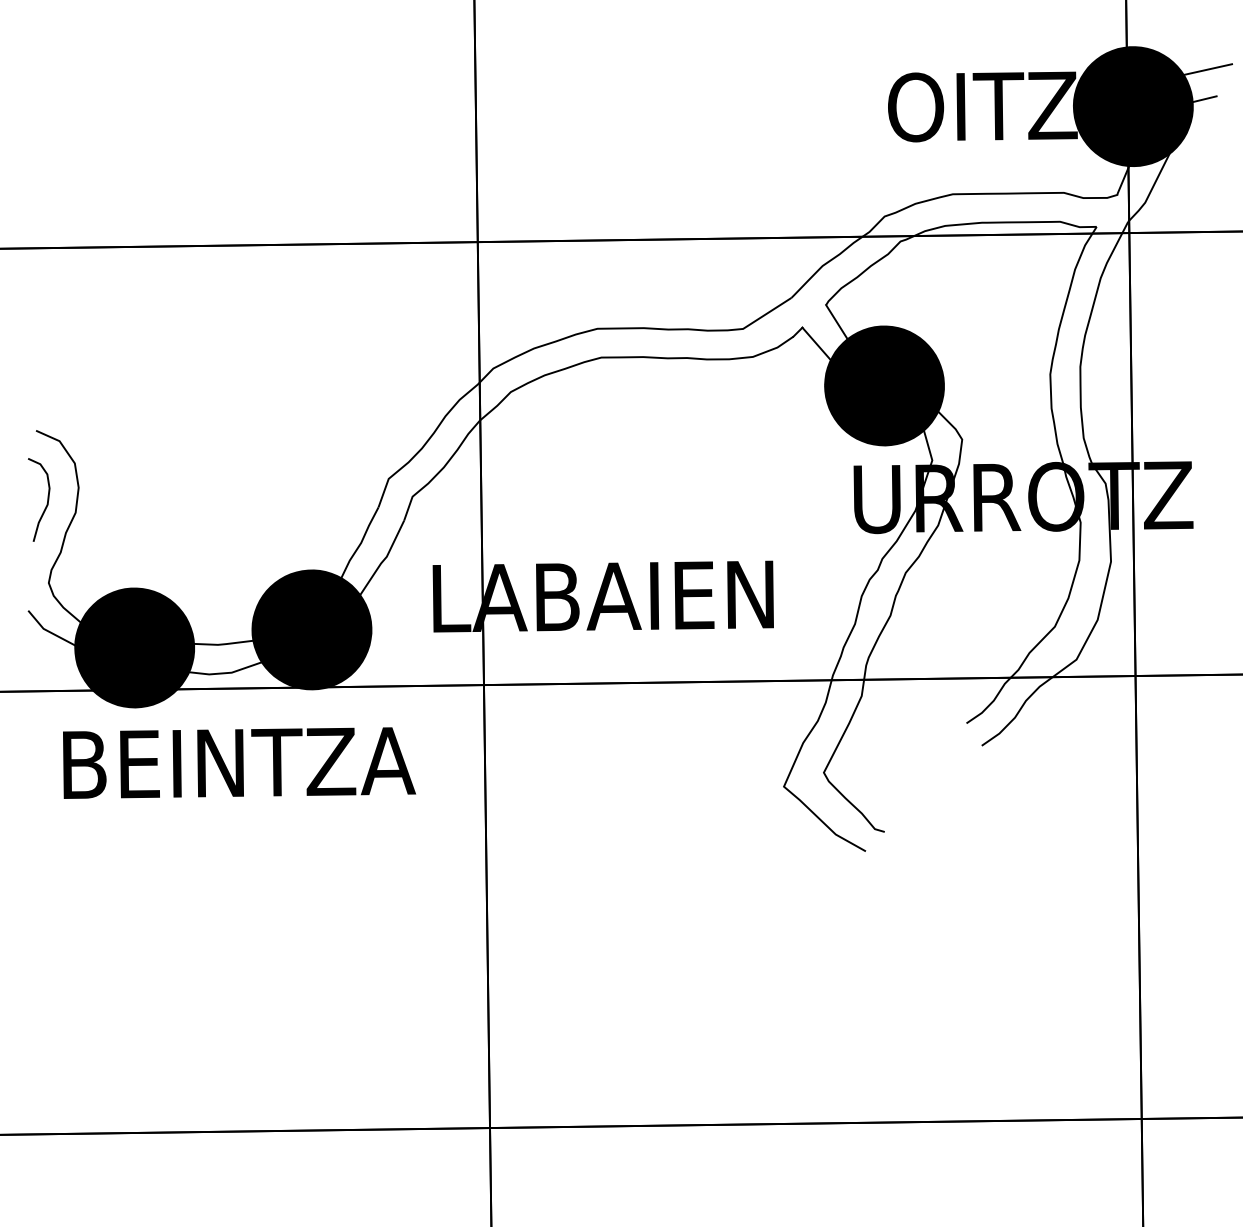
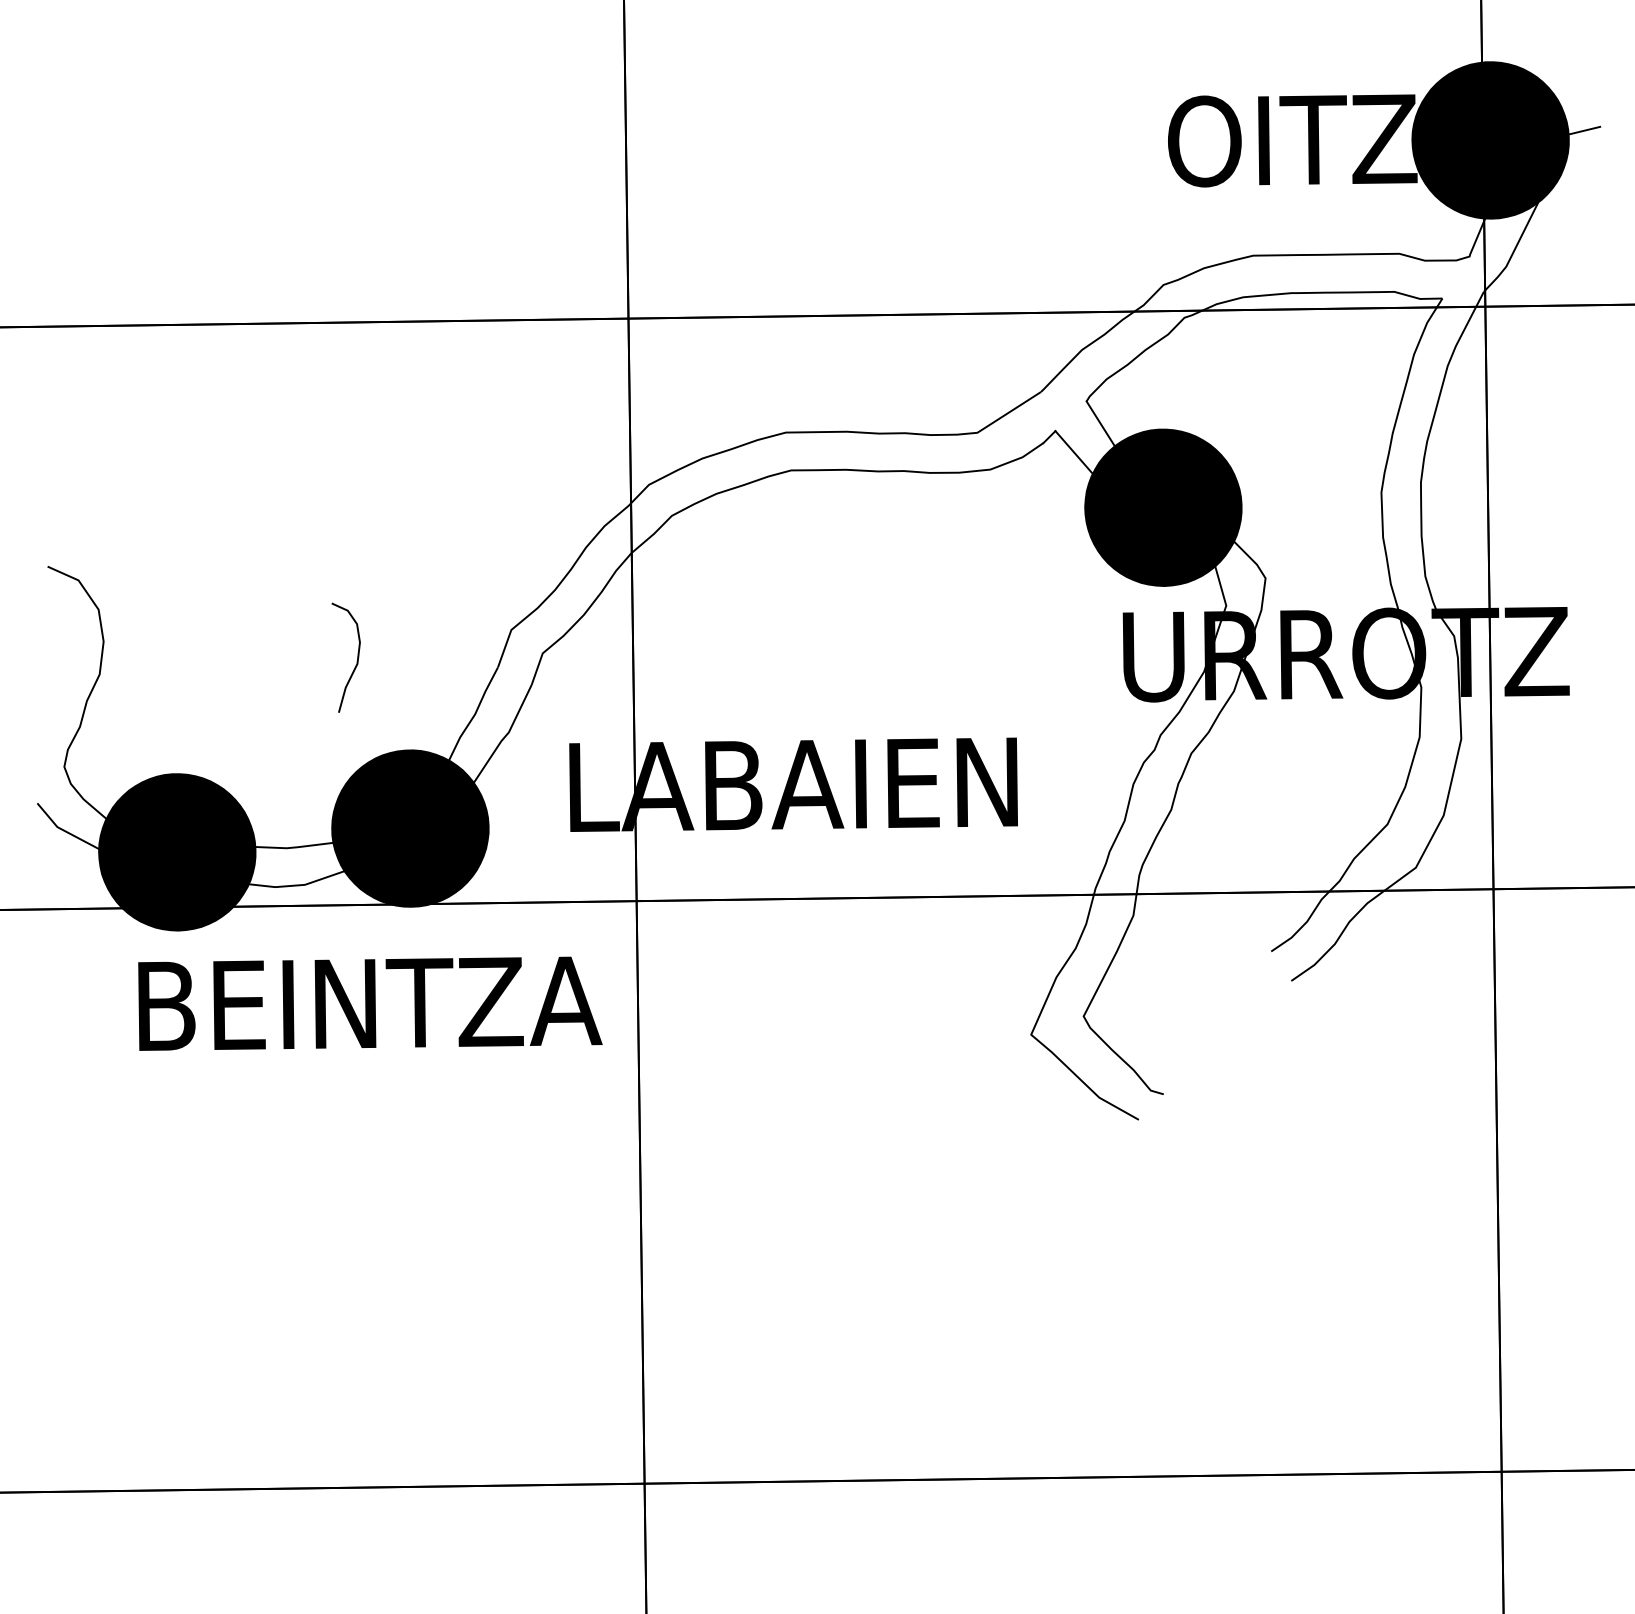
line: (1207, 69) -> (1588, 91), removed
curve: (47, 499) -> (357, 657), moved
text: (239, 762) -> (370, 1002), moved

